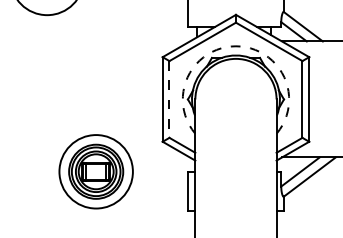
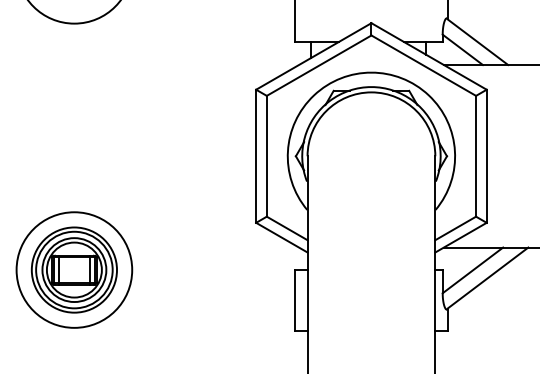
arc: (235, 46) -> (370, 72), dashed -> solid
line: (169, 99) -> (266, 156), dashed -> solid
part: (95, 171) -> (73, 269), moved

